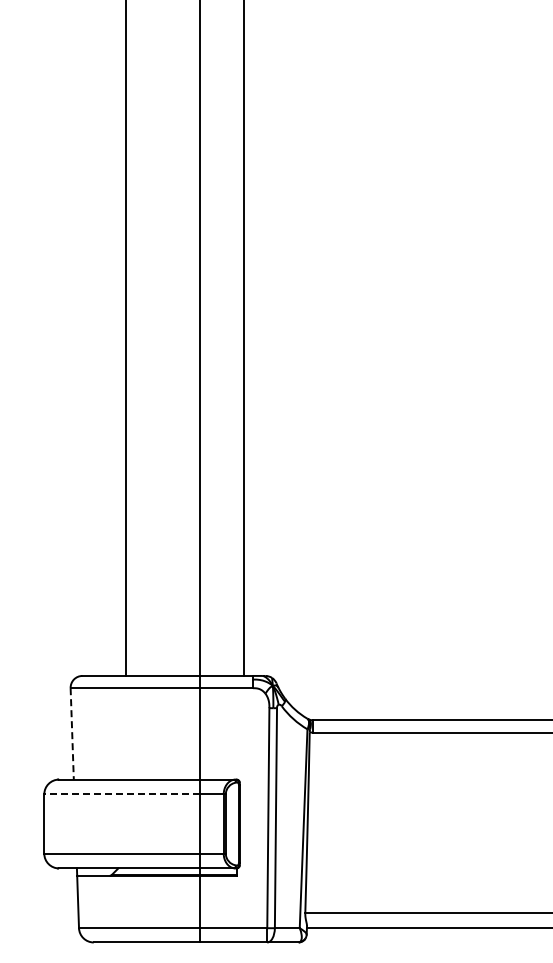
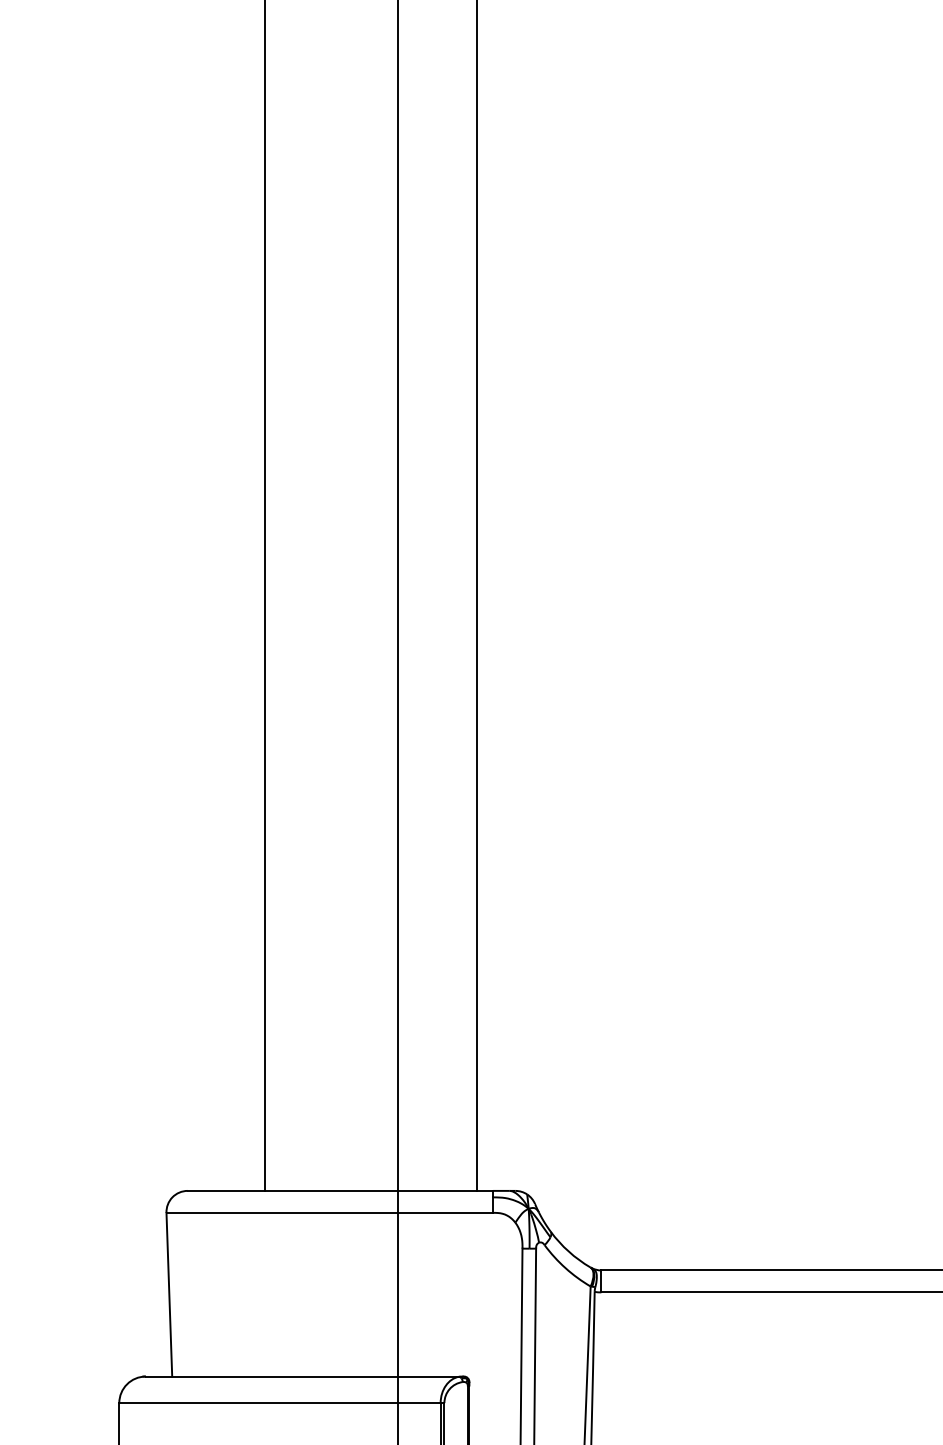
line: (72, 733) -> (169, 1293), dashed -> solid
line: (122, 794) -> (259, 1403), dashed -> solid

